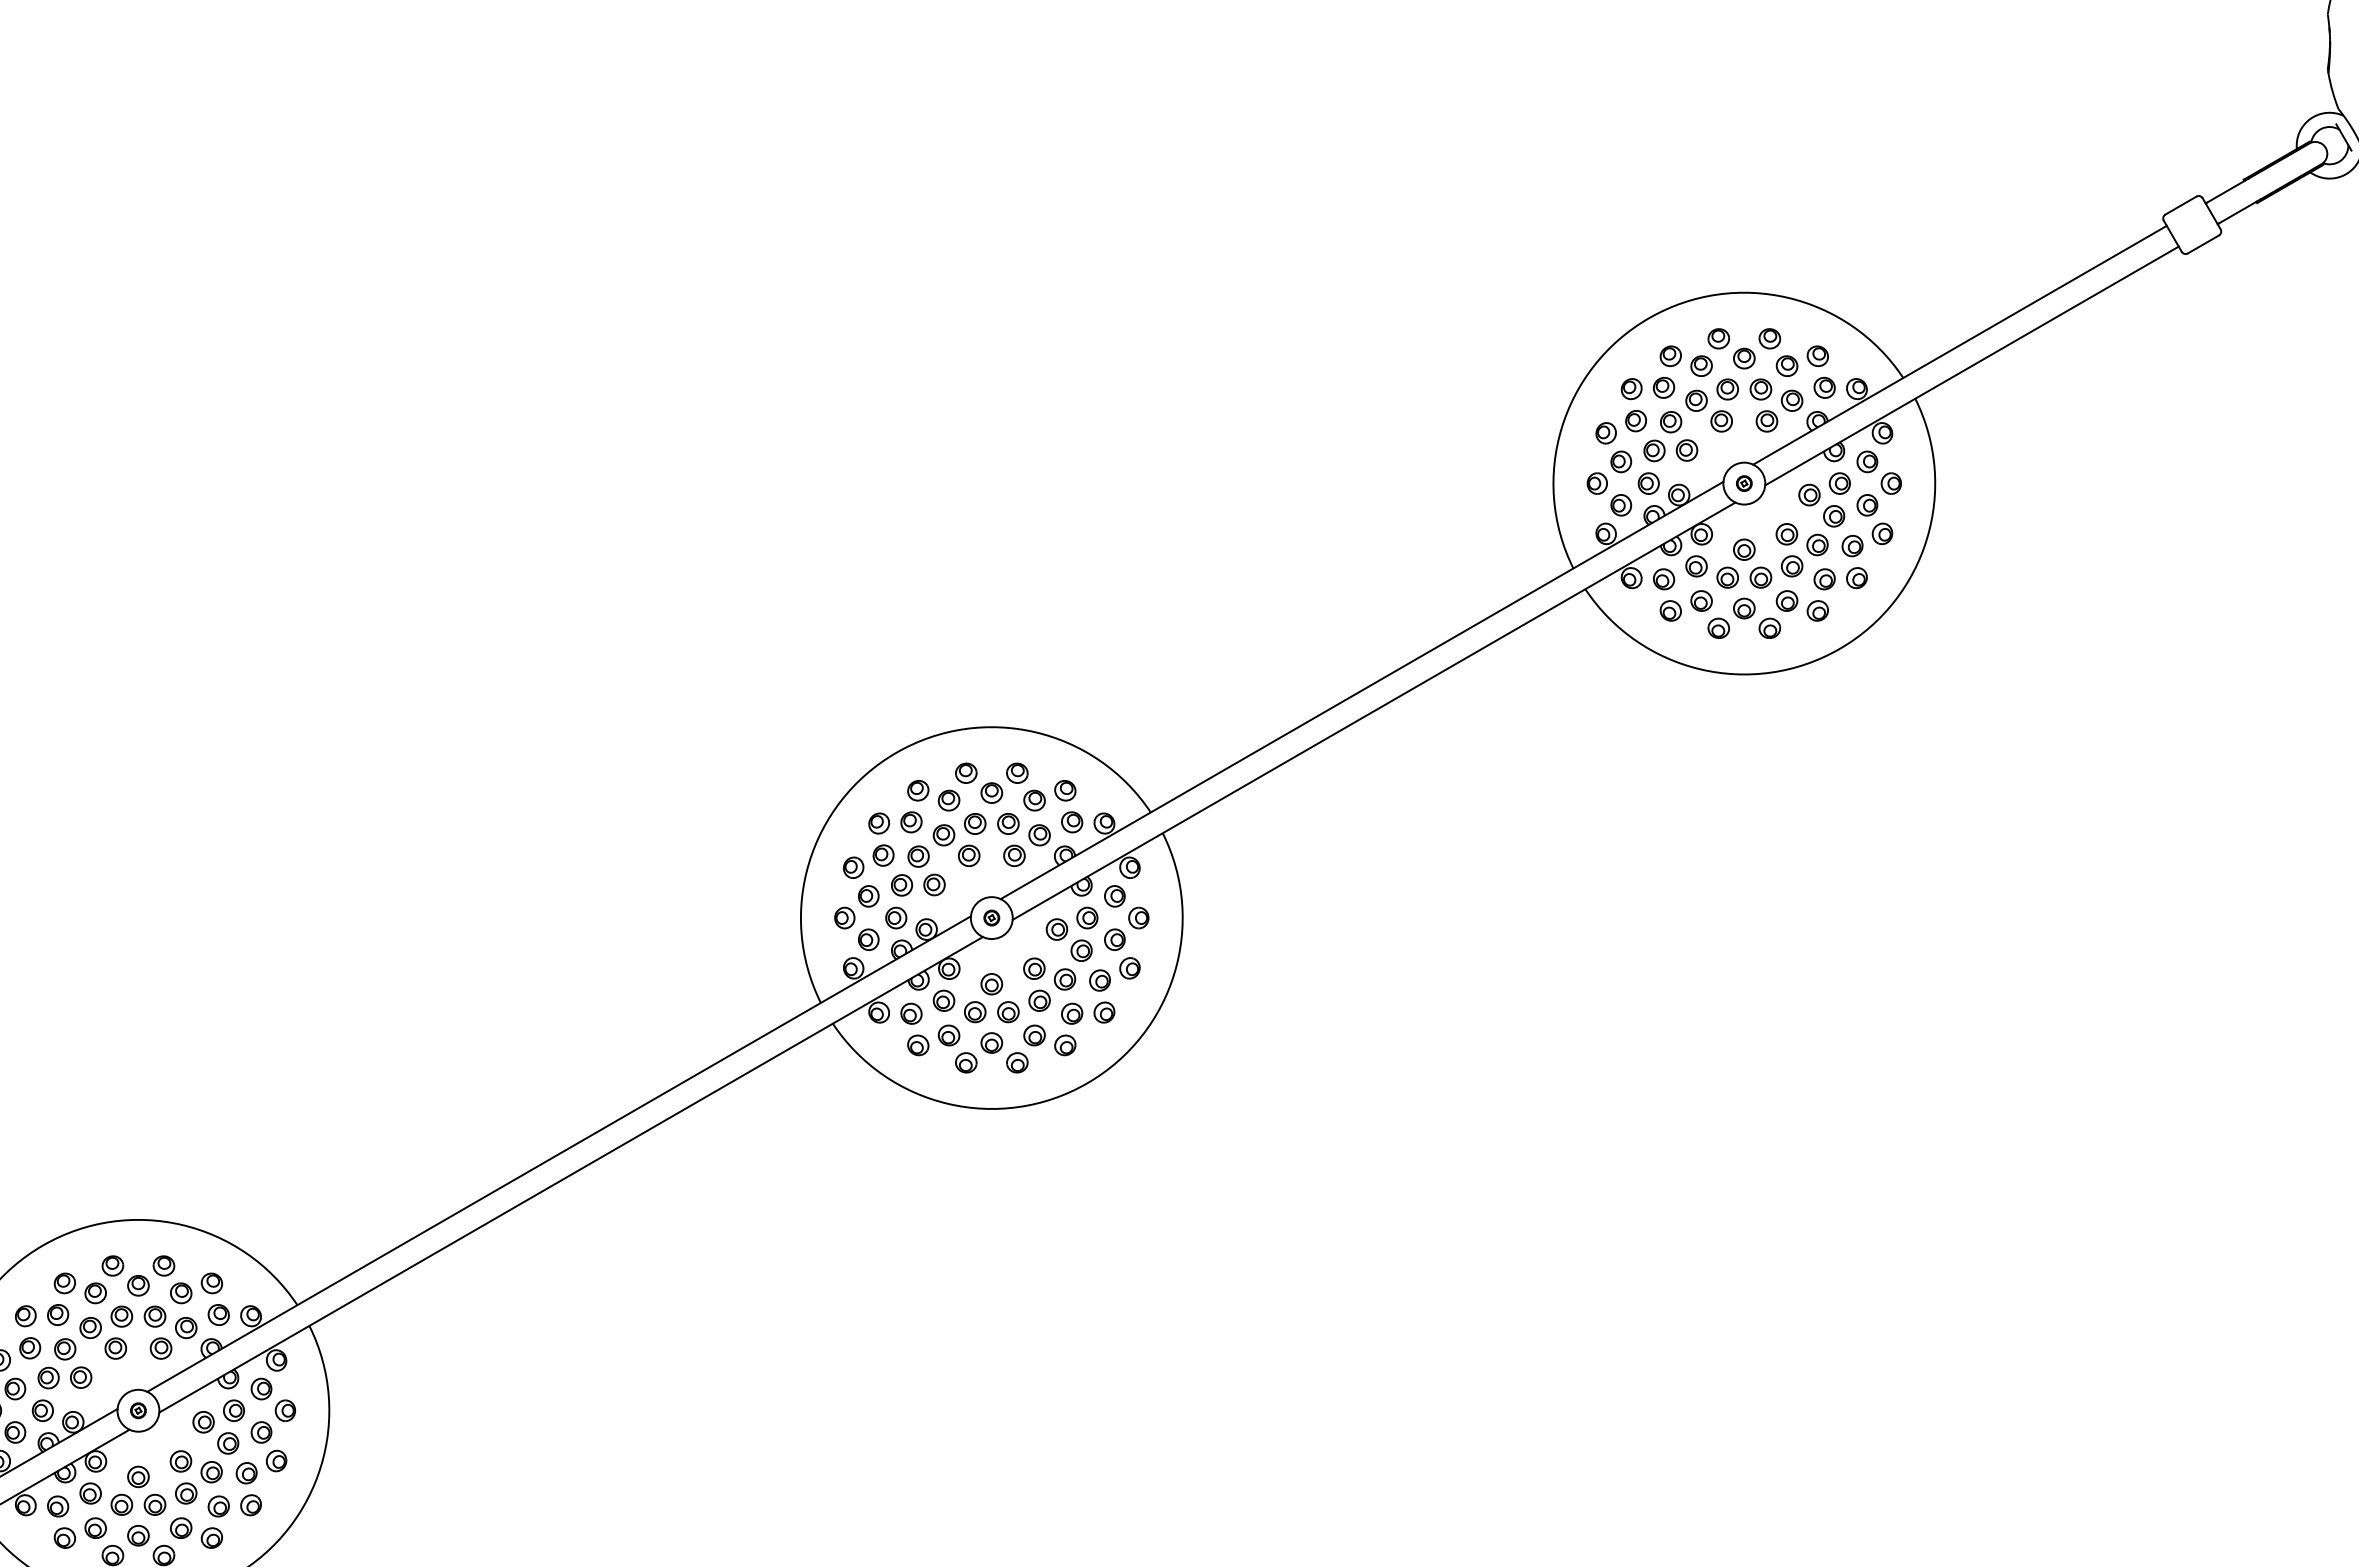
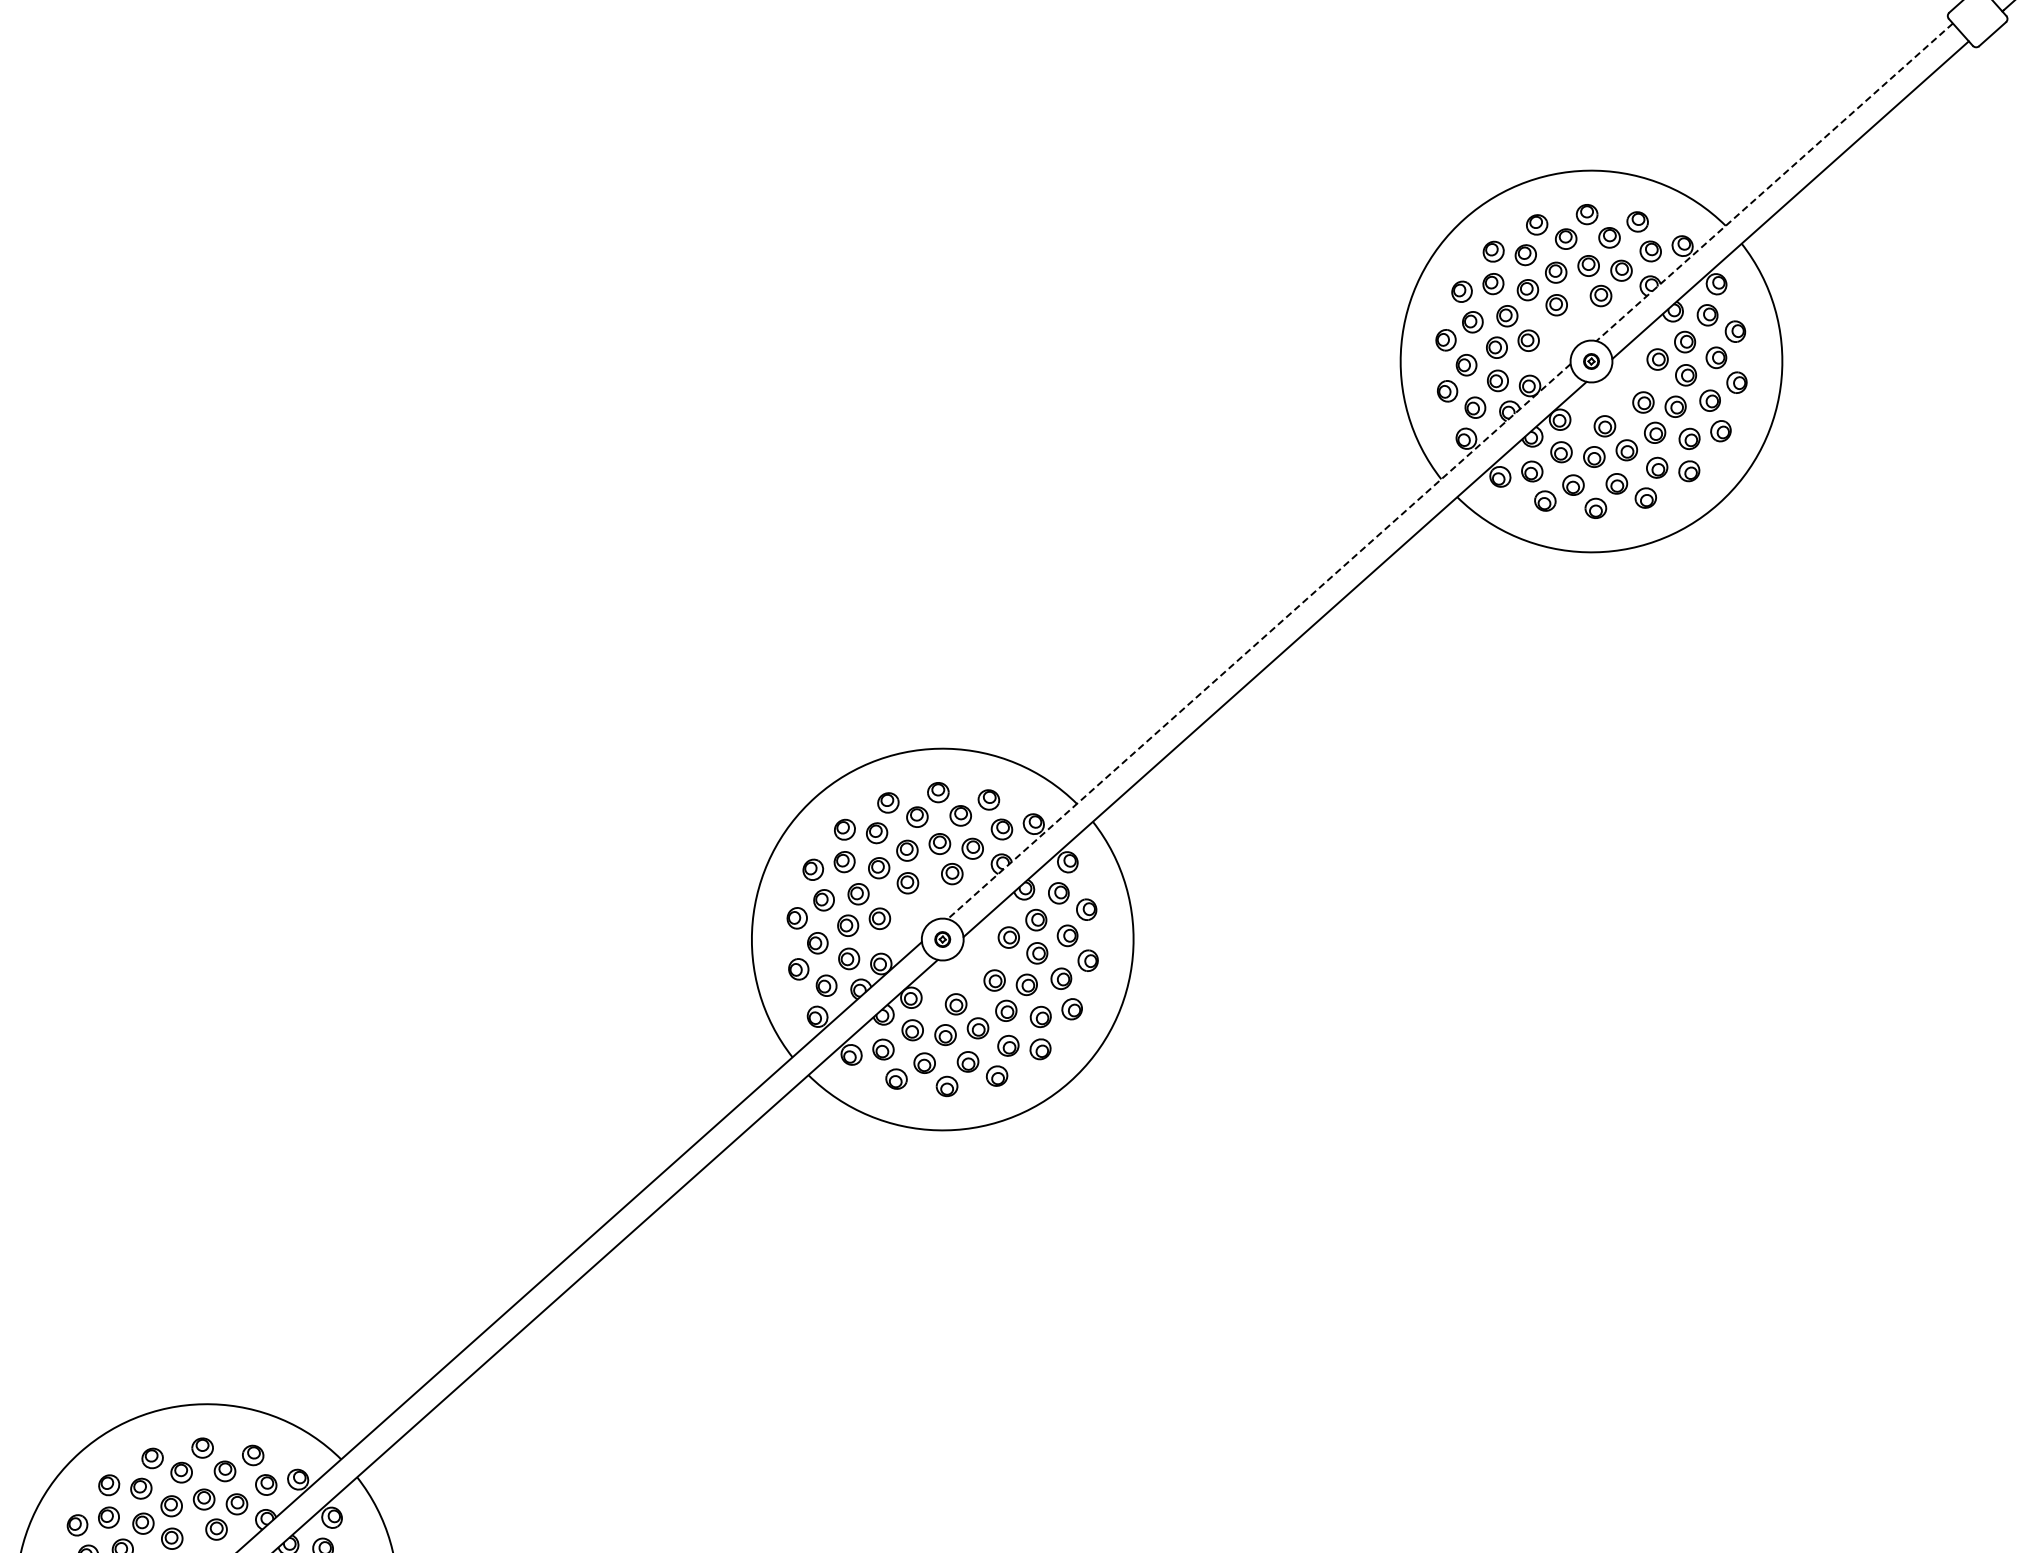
line: (1960, 345) -> (1775, 182), solid -> dashed
line: (1361, 690) -> (1258, 641), solid -> dashed

